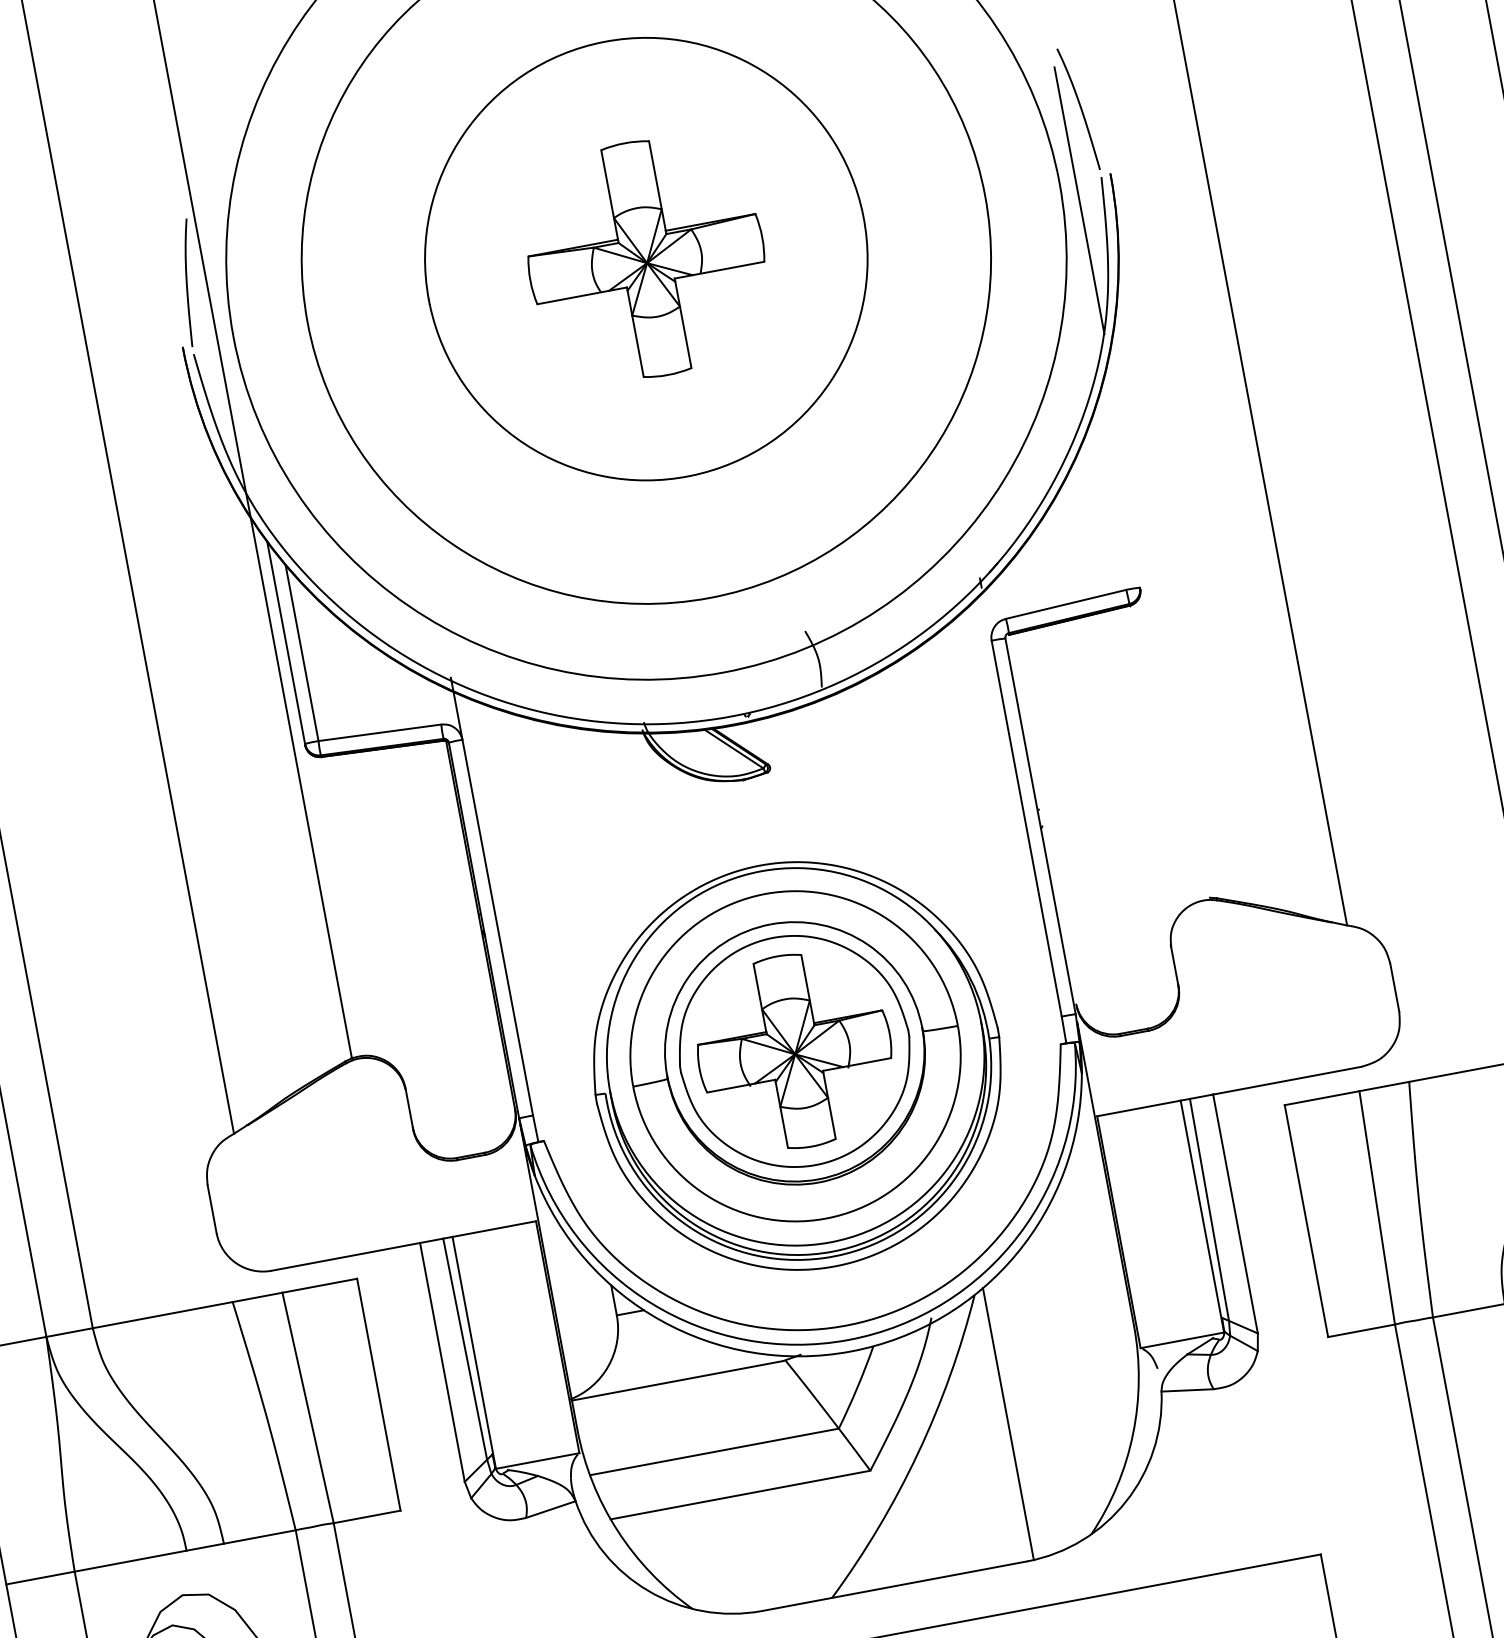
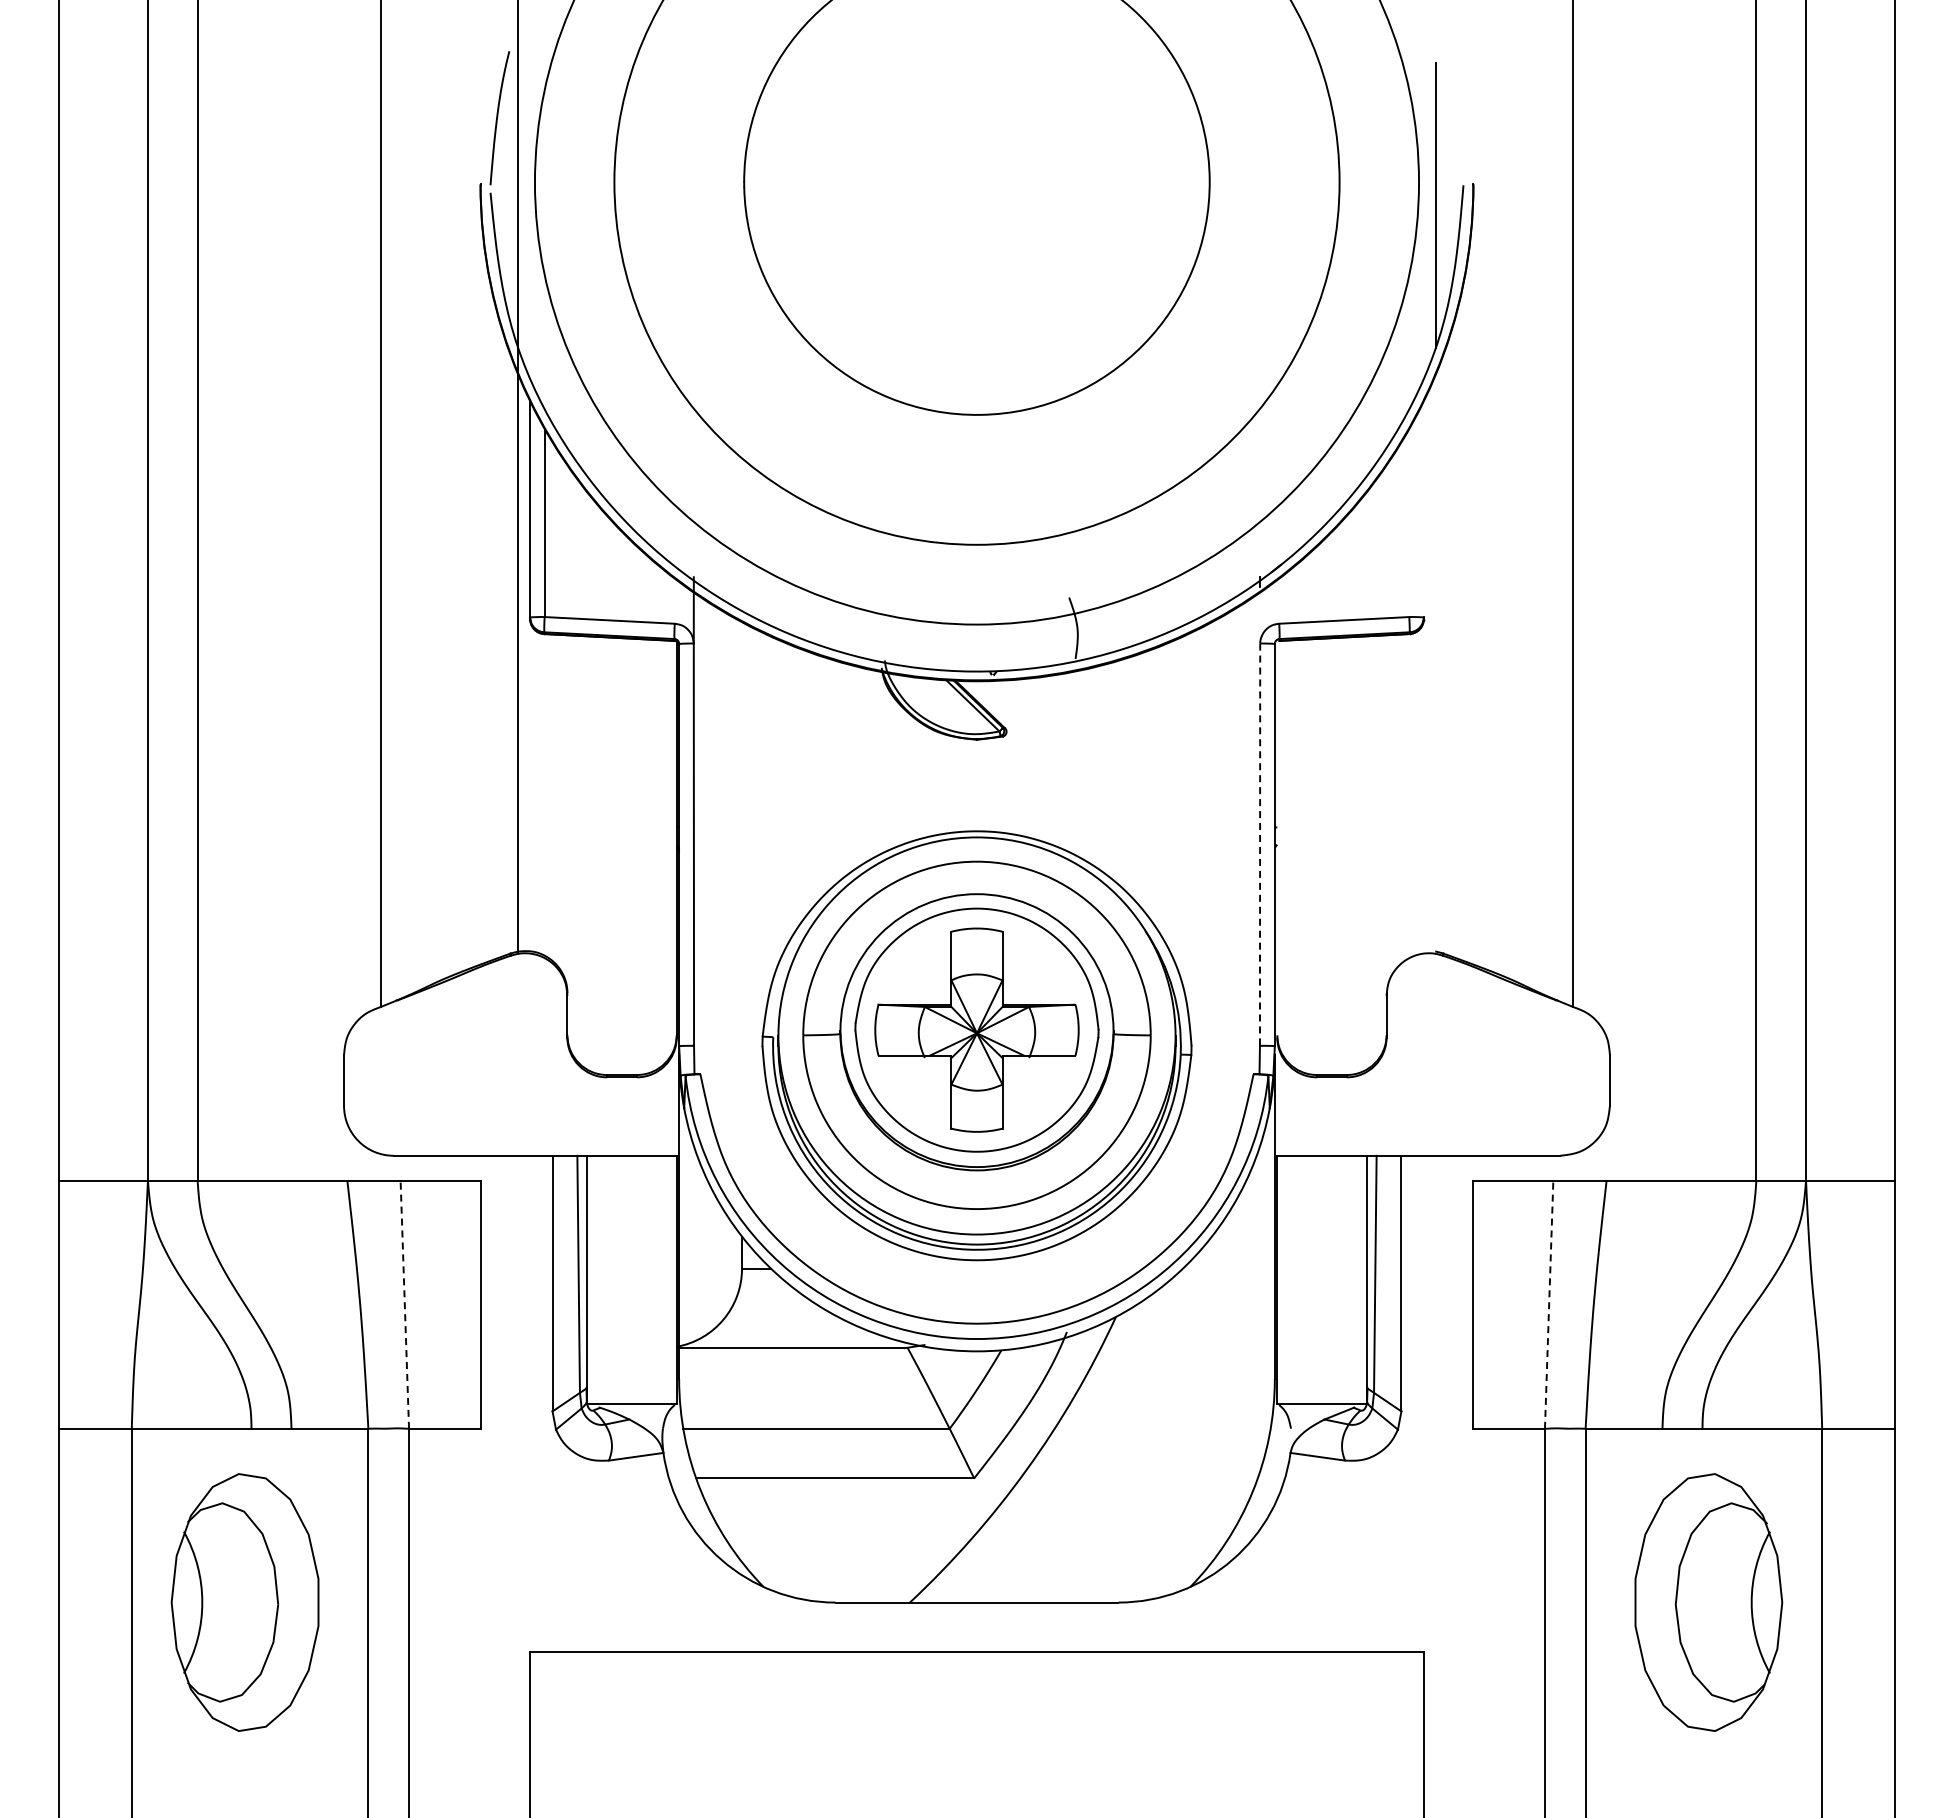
curve: (1079, 108) -> (1454, 110), removed
part: (645, 258) -> (976, 181), removed
line: (1027, 829) -> (1260, 845), solid -> dashed
line: (1377, 1207) -> (1549, 1304), solid -> dashed
line: (307, 1407) -> (404, 1304), solid -> dashed
line: (1007, 1423) -> (1125, 1456), removed

